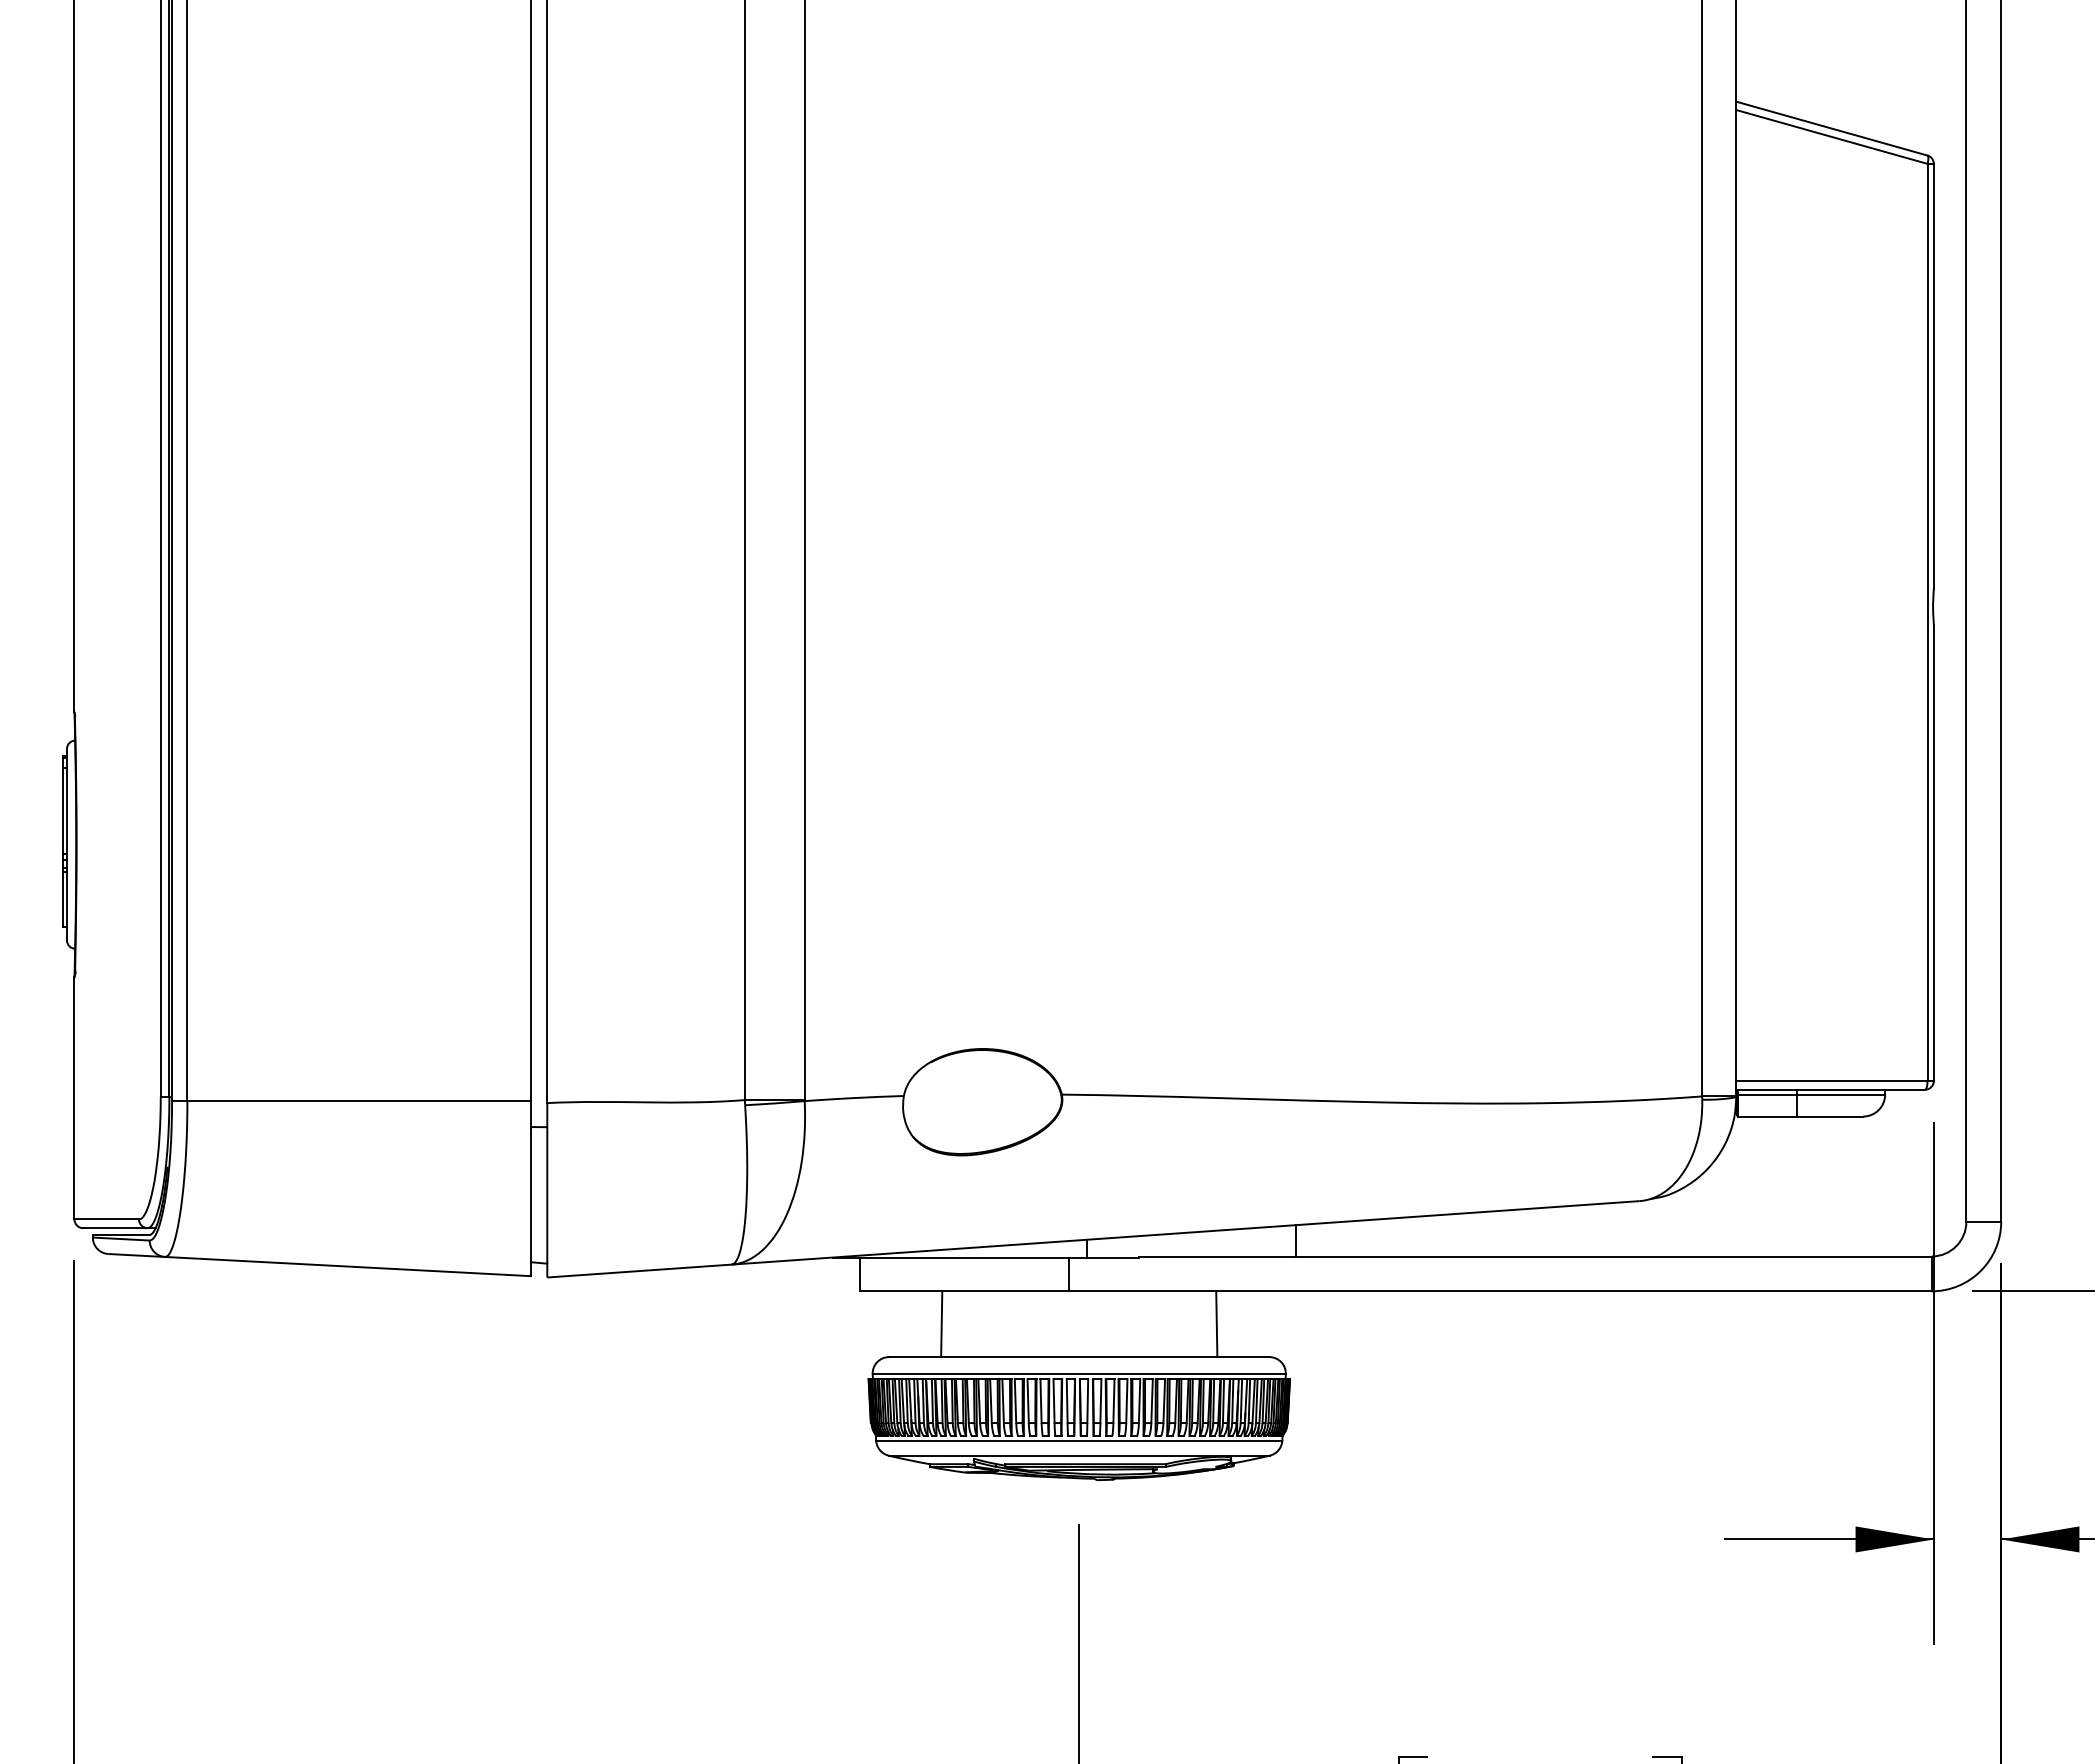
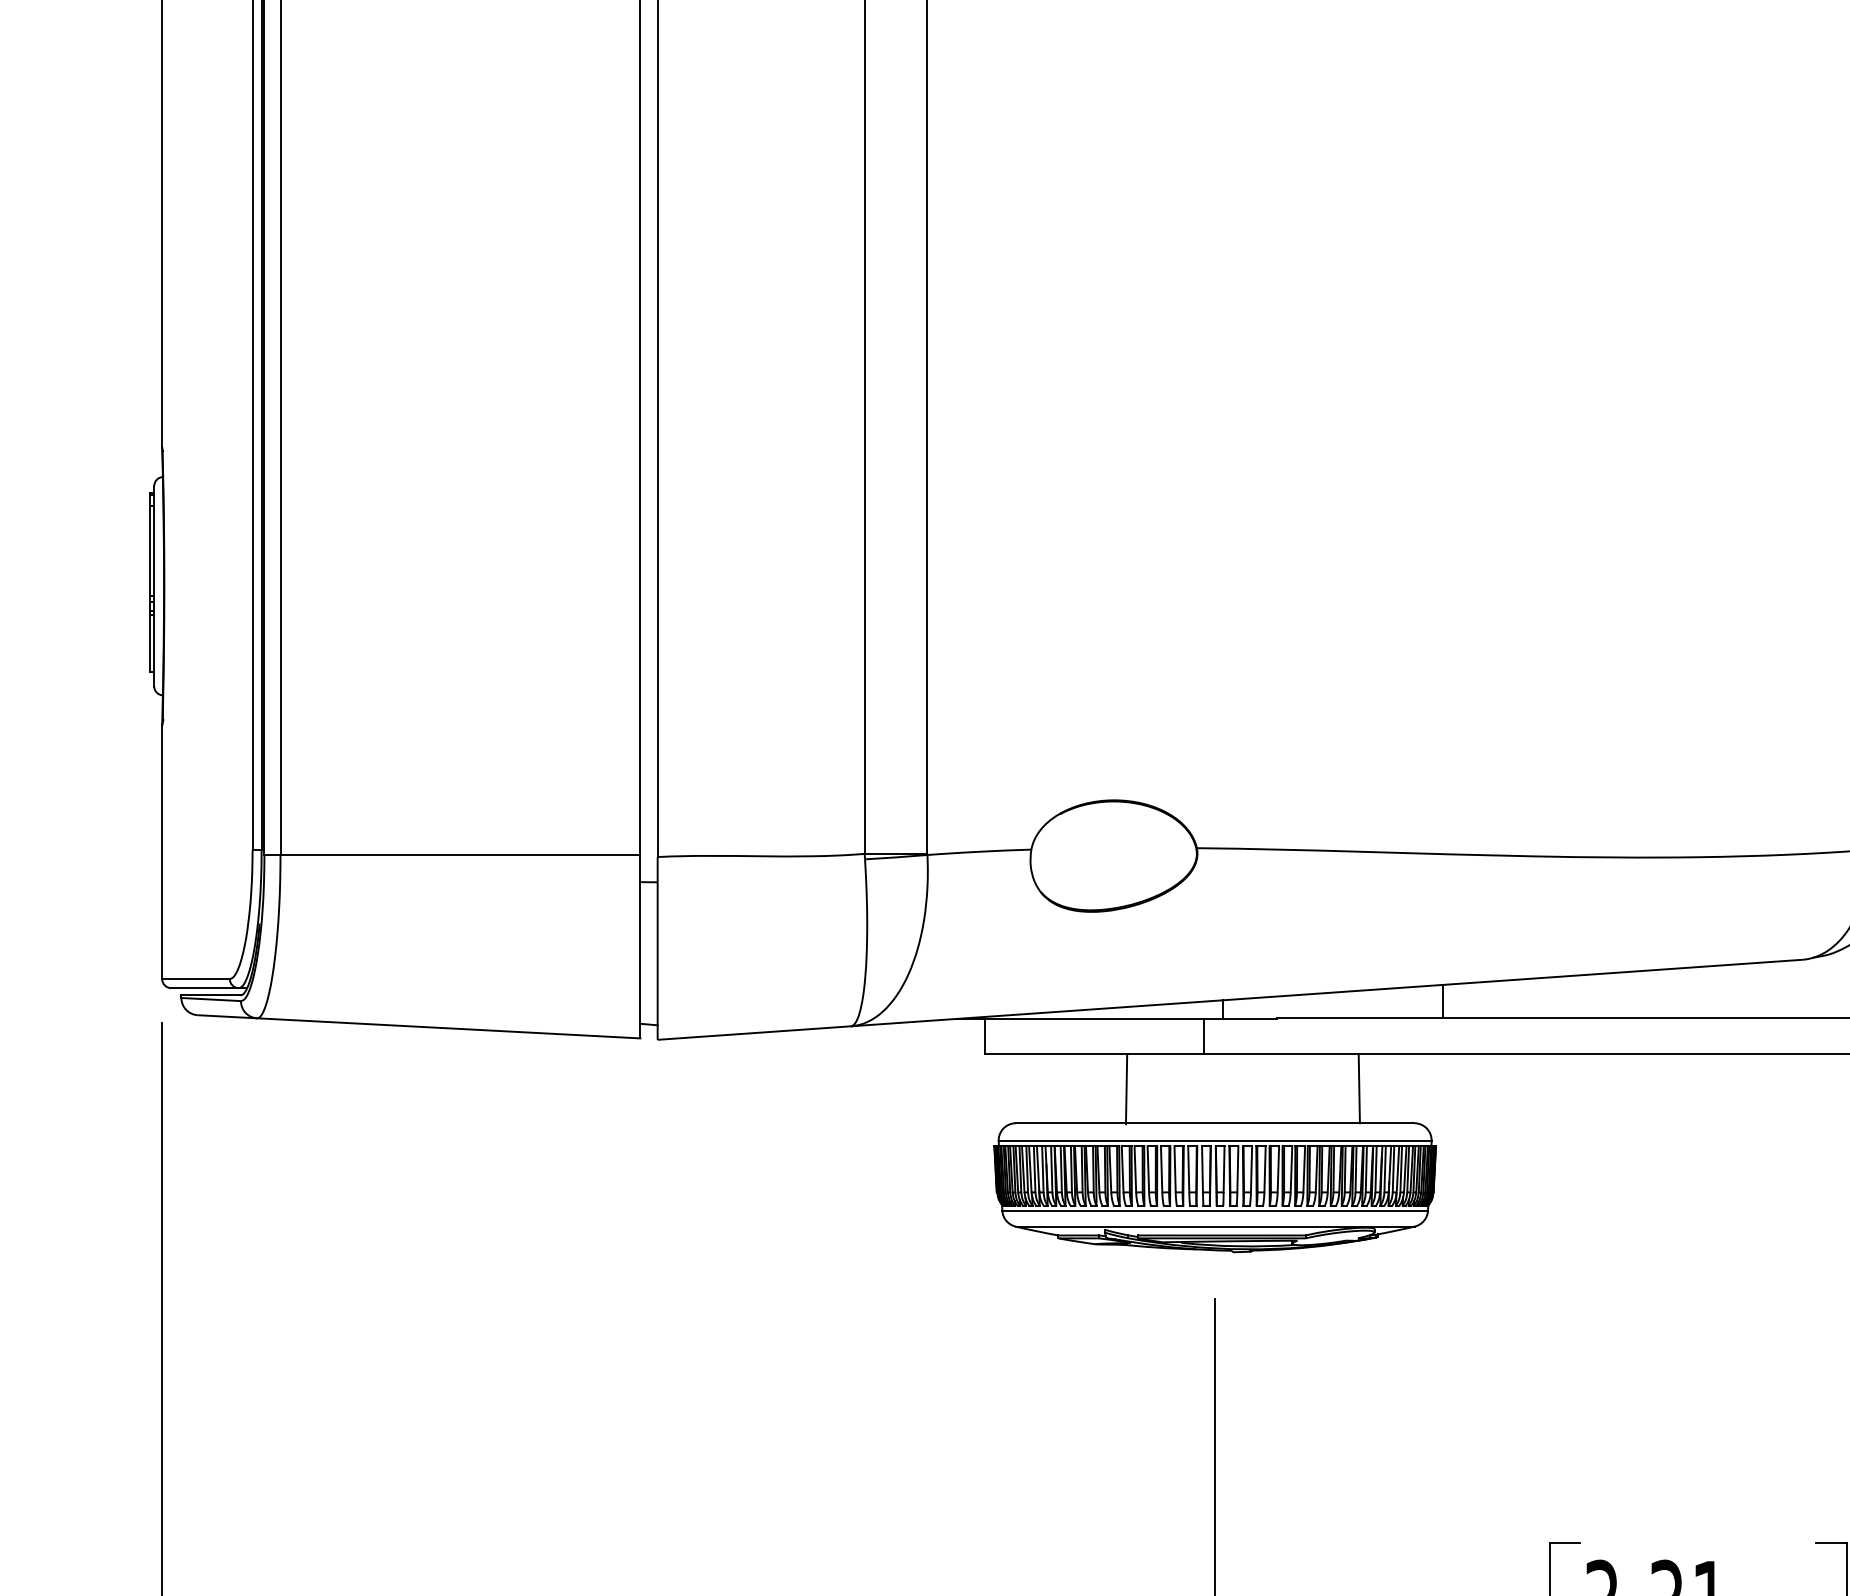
line: (941, 1324) -> (1126, 1090), moved

